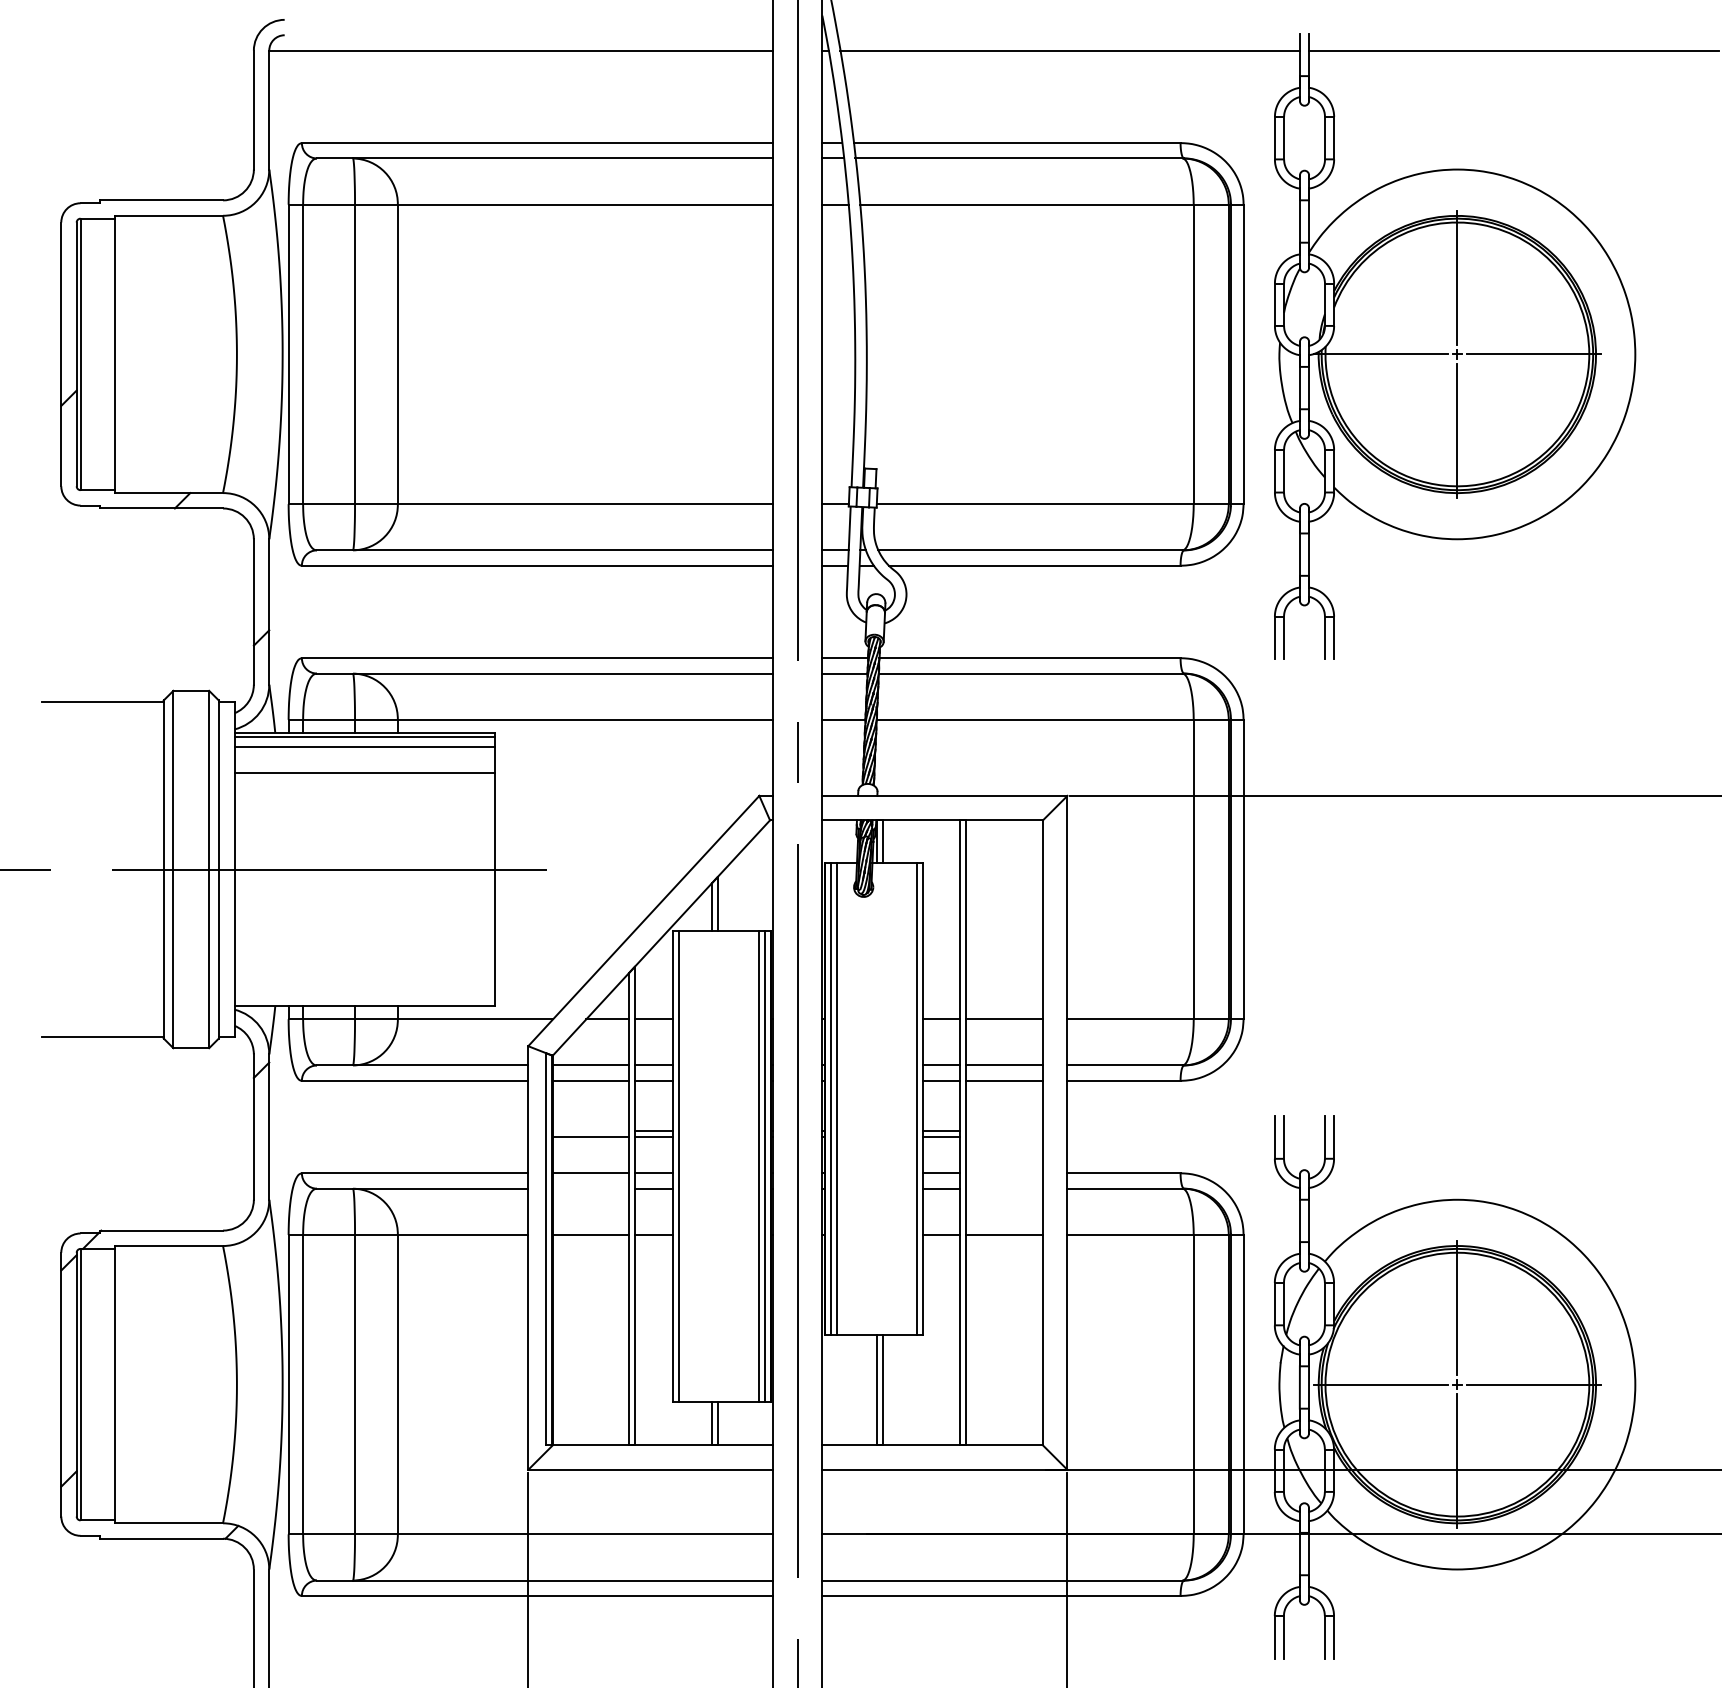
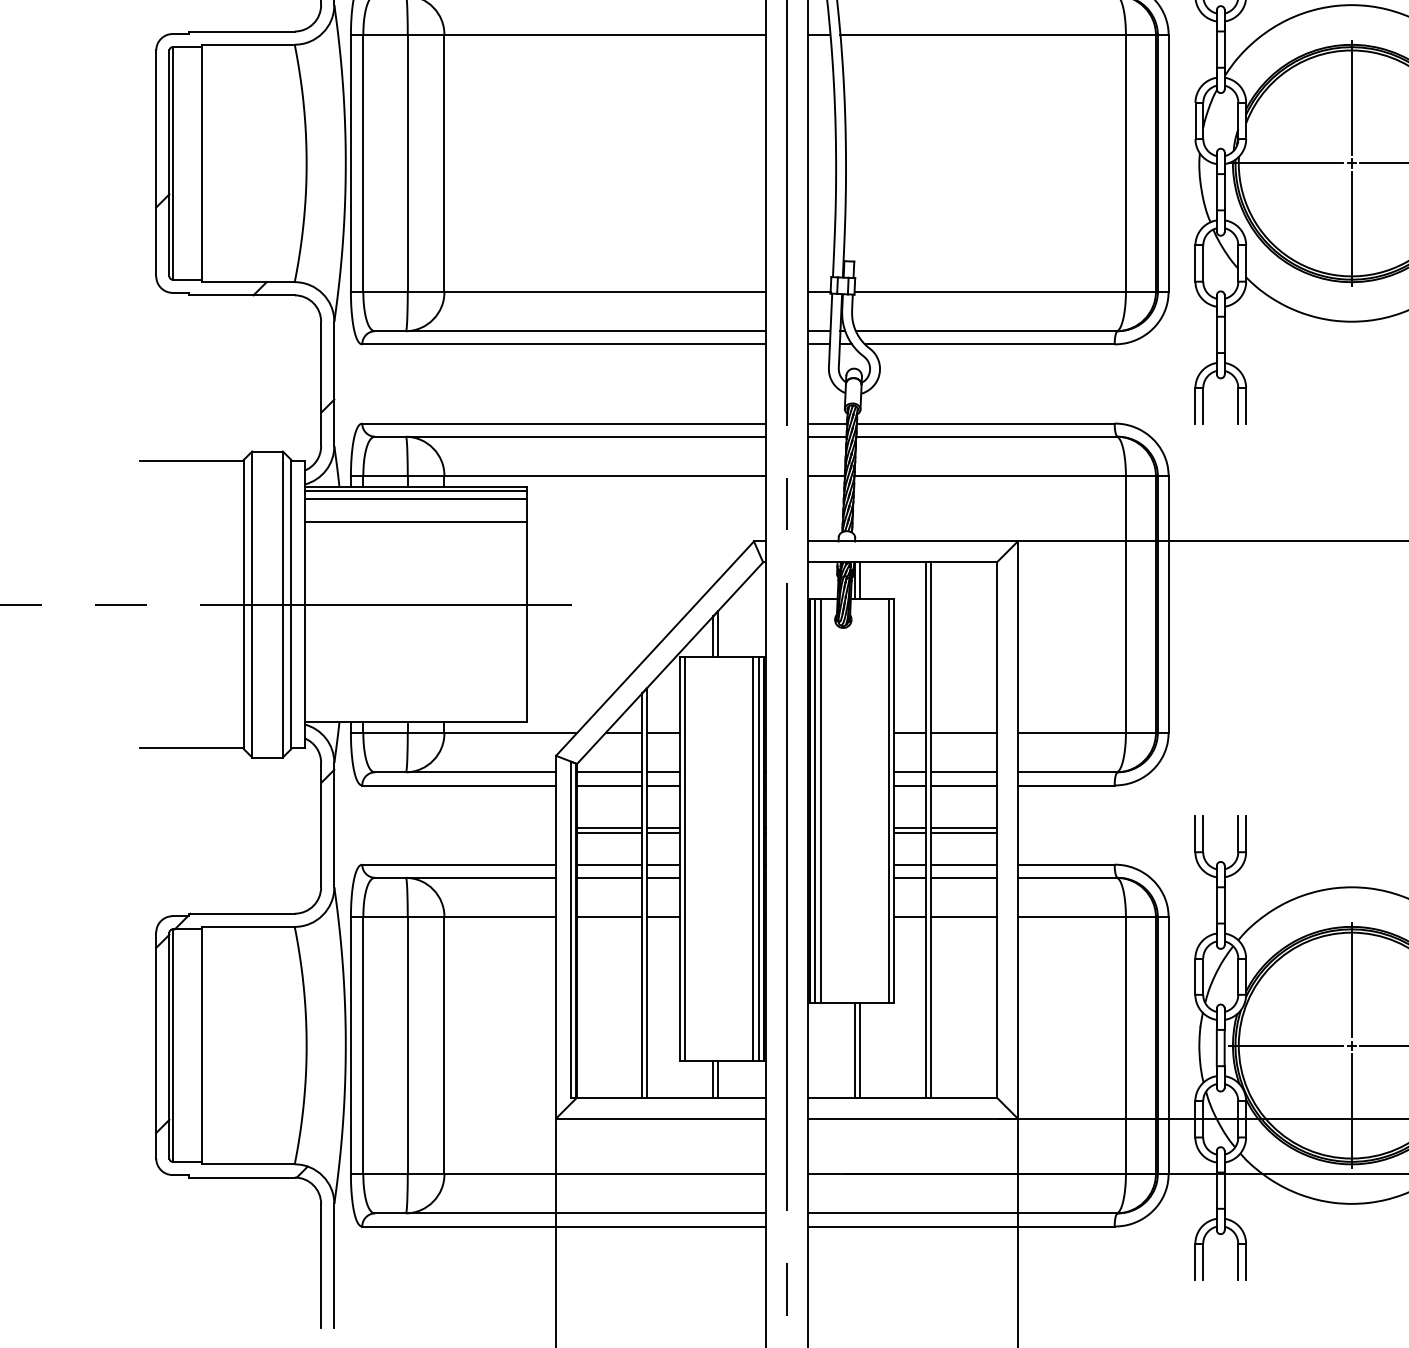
line: (590, 1130) -> (609, 827), added
line: (1004, 1130) -> (963, 827), added
line: (1004, 1136) -> (963, 833), added
line: (1004, 1173) -> (963, 864), added
line: (590, 1188) -> (609, 877), added
line: (1004, 1188) -> (963, 877), added

